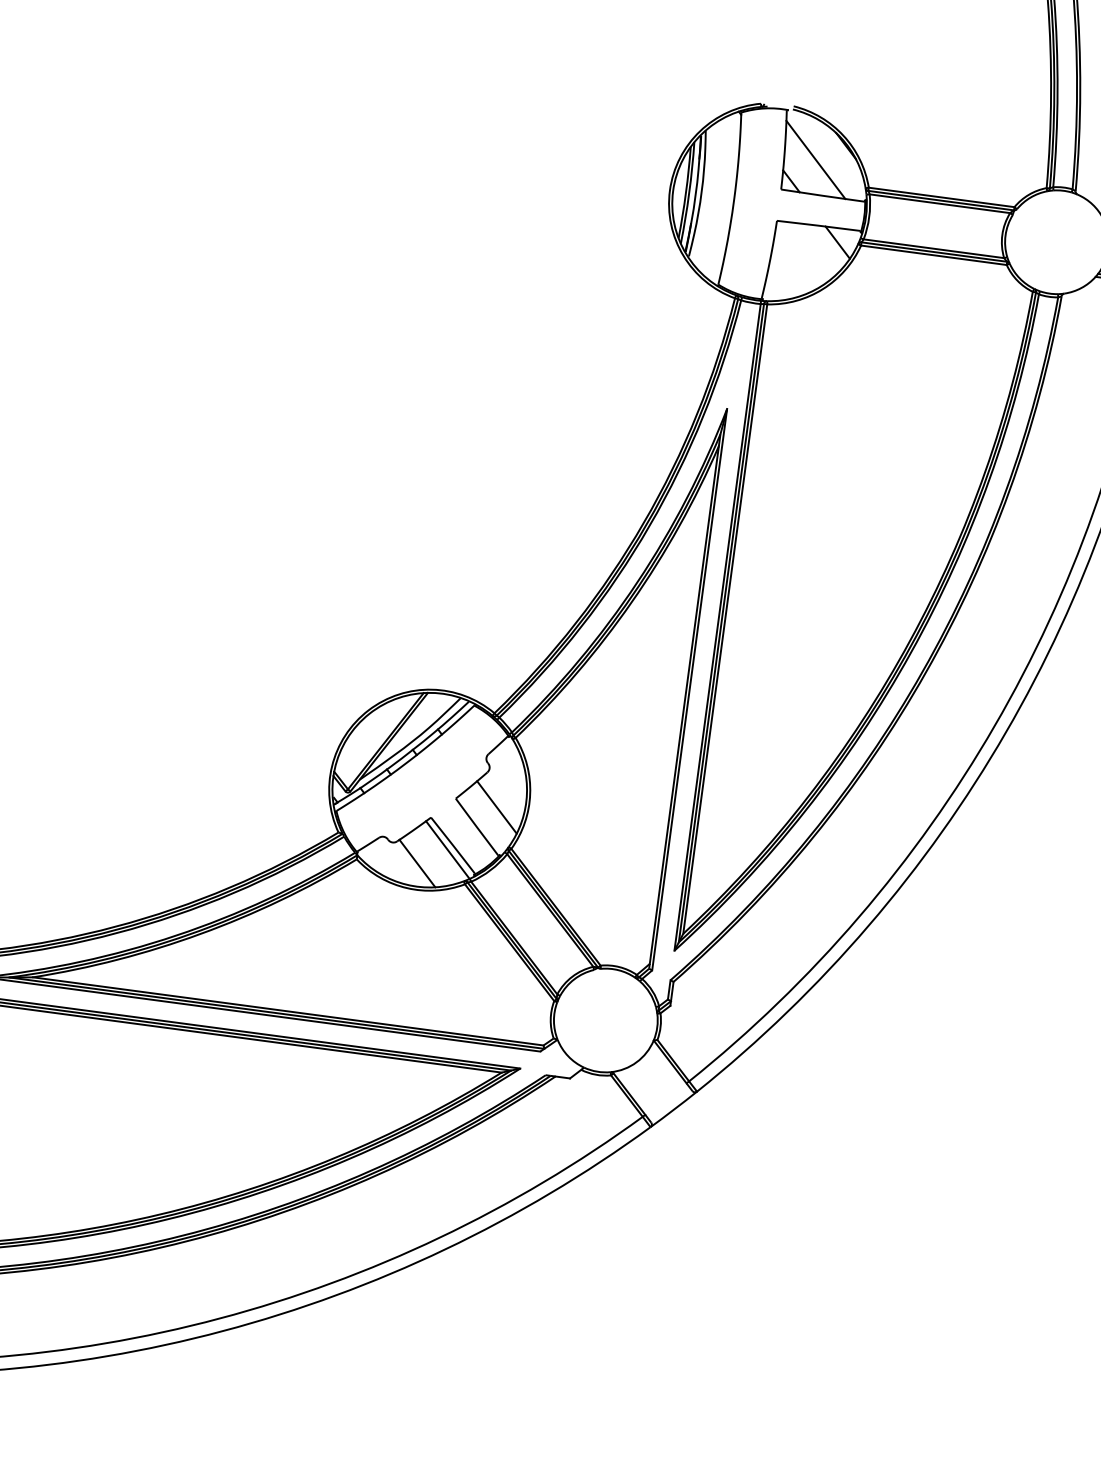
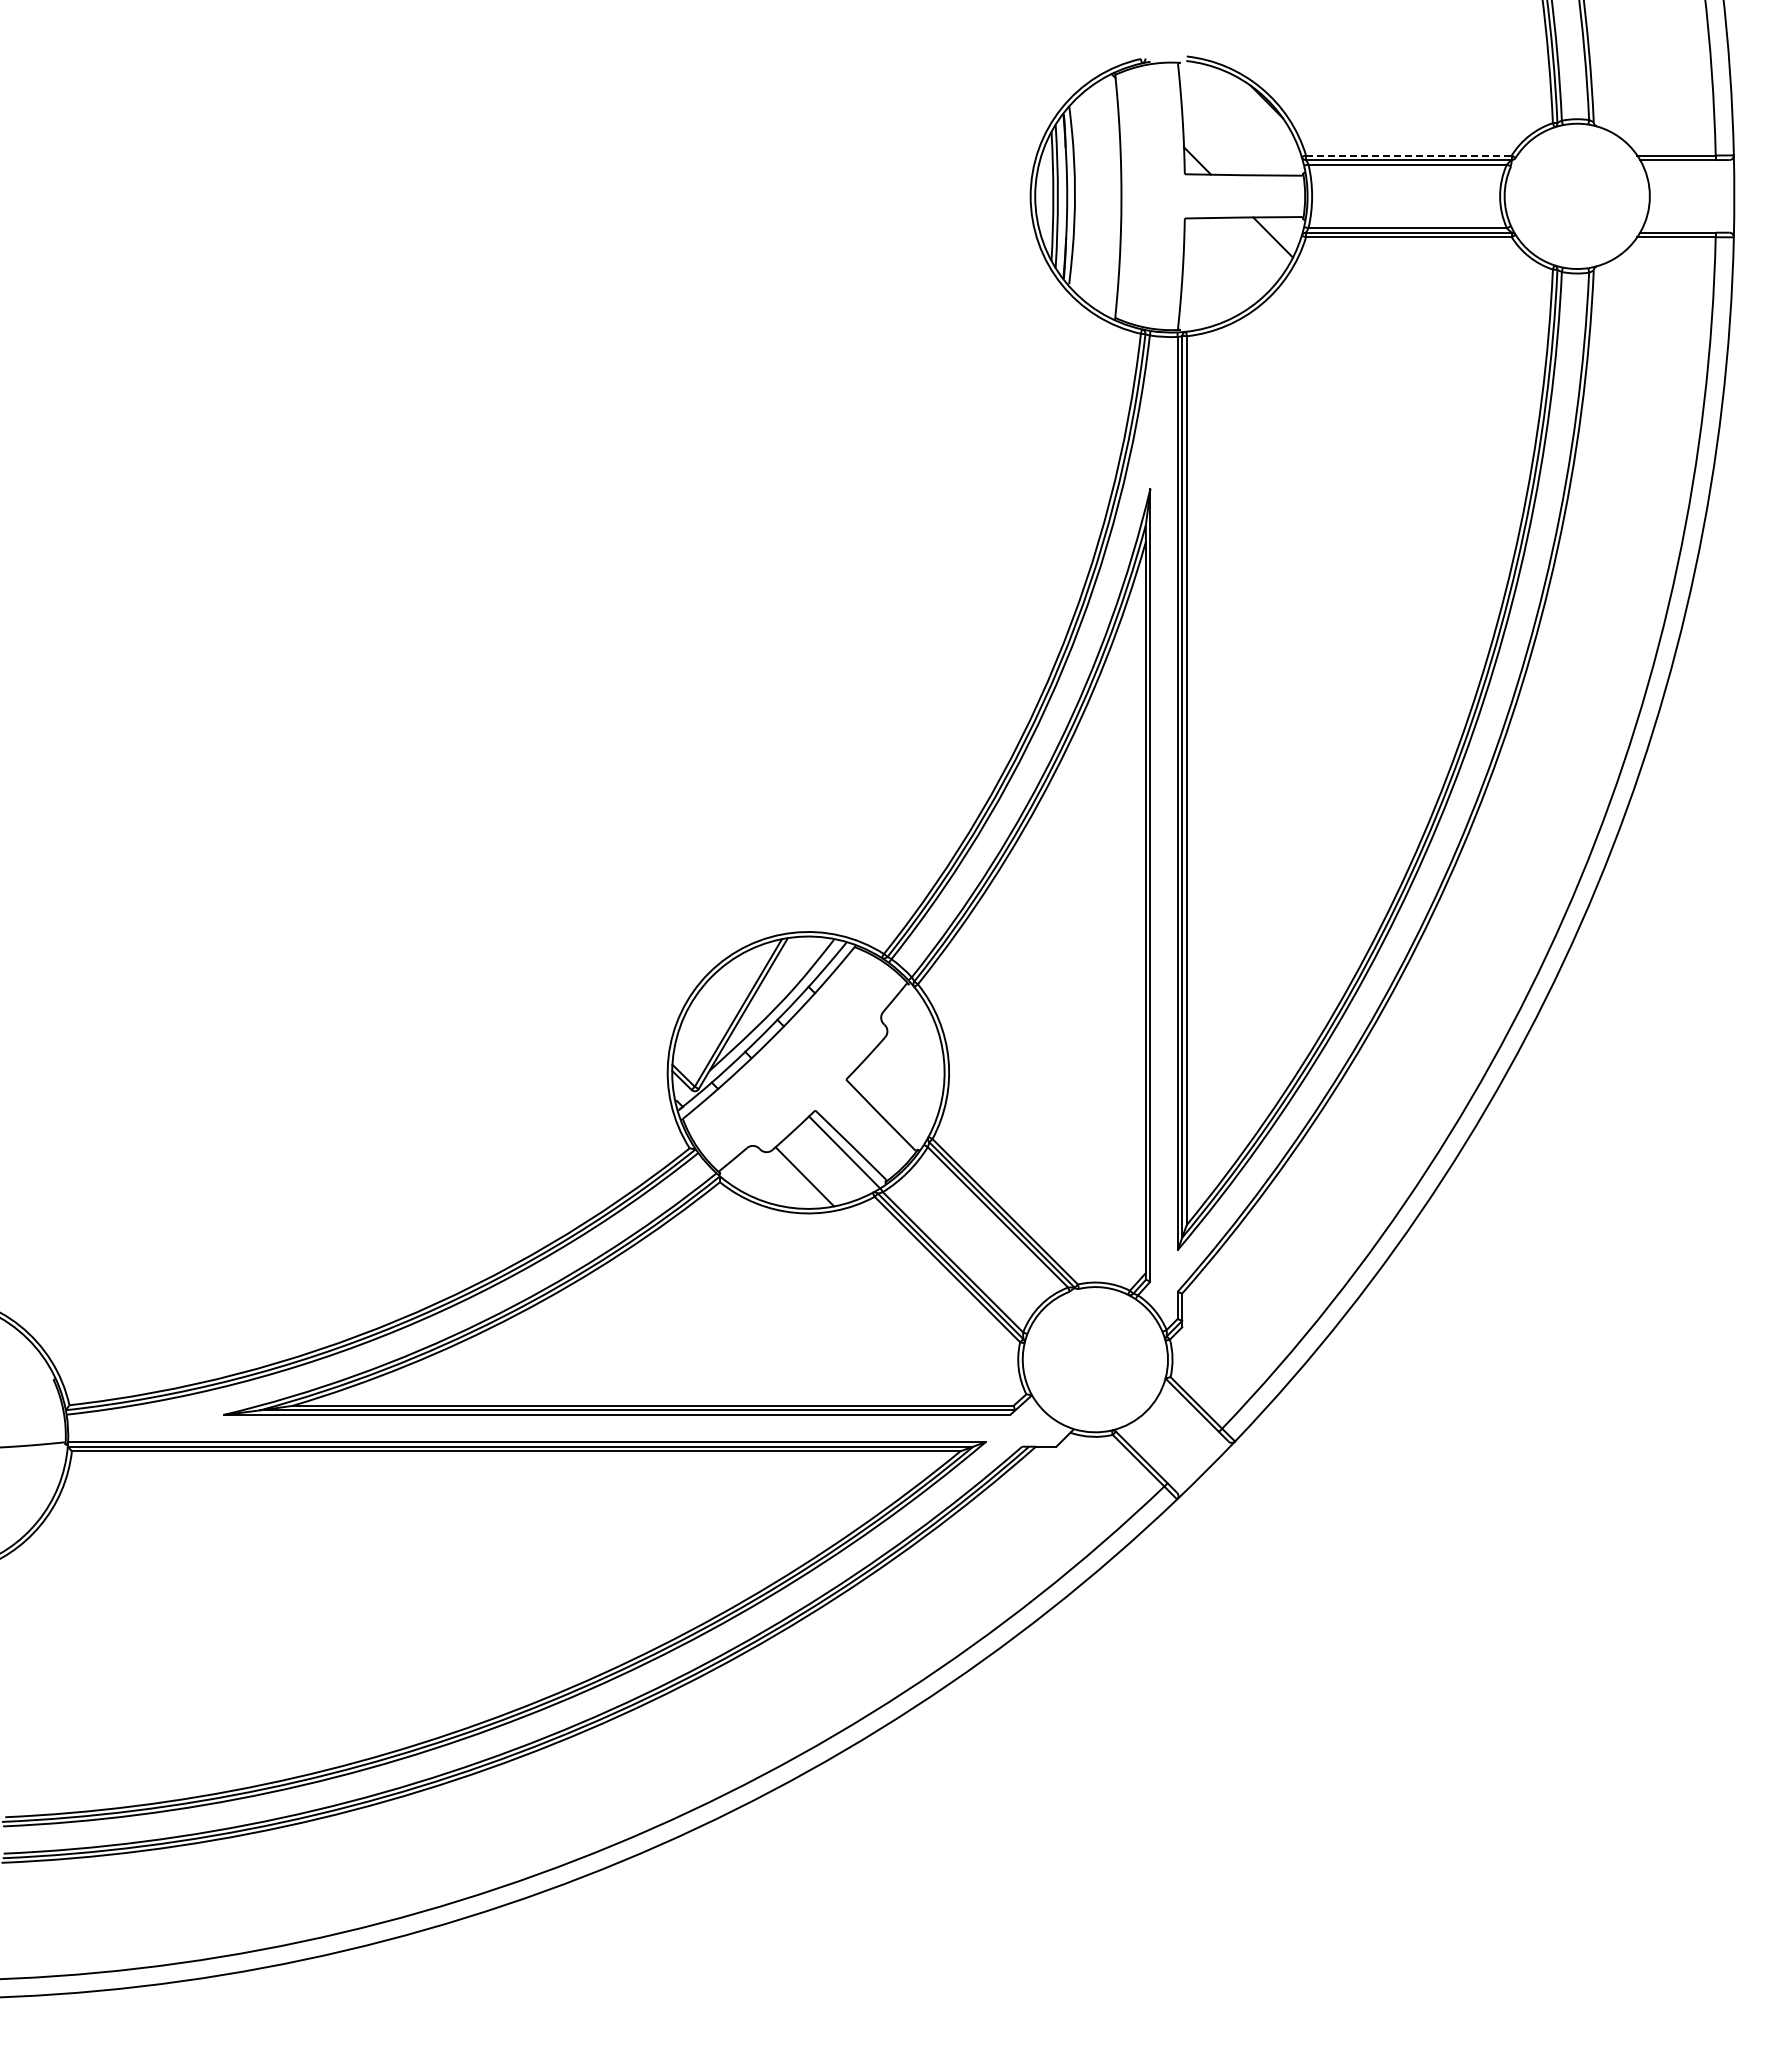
line: (815, 159) -> (1227, 126), removed
line: (941, 197) -> (1408, 155), solid -> dashed
line: (496, 806) -> (904, 1083), removed

